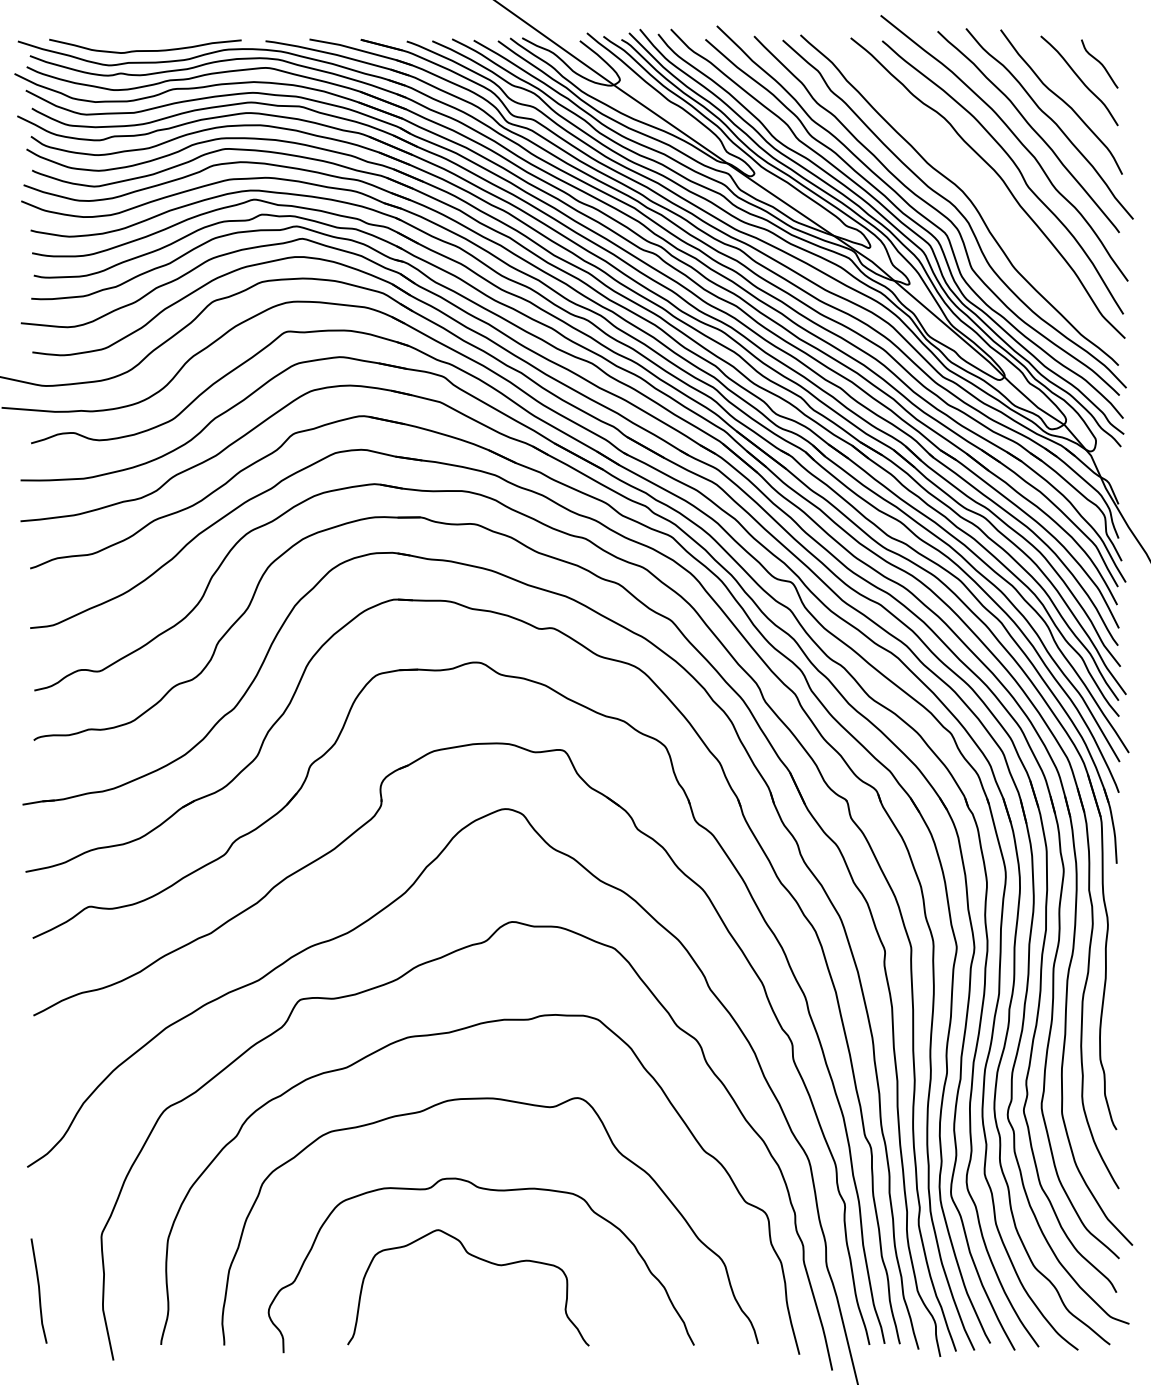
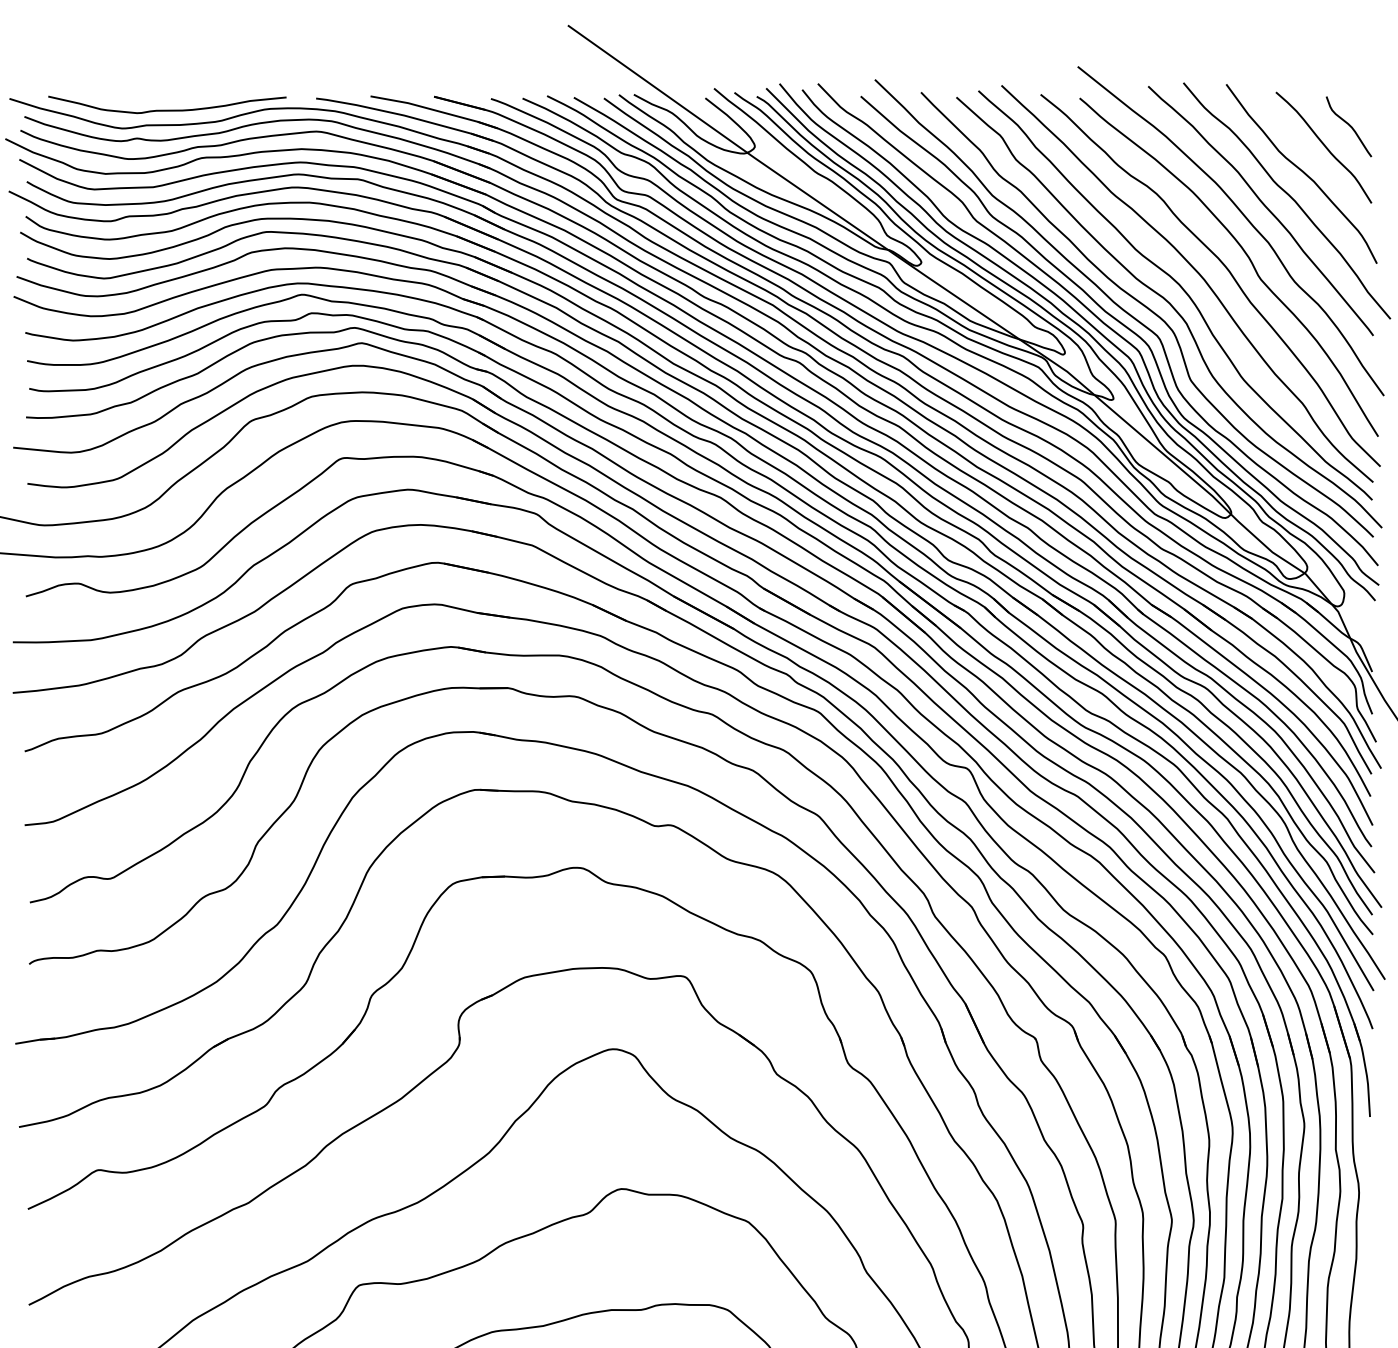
curve: (978, 184) -> (1198, 275), added

